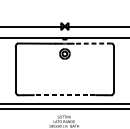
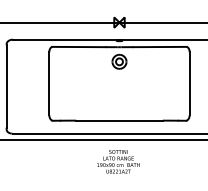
line: (92, 43) -> (159, 47), dashed -> solid
line: (64, 95) -> (119, 120), dashed -> solid

